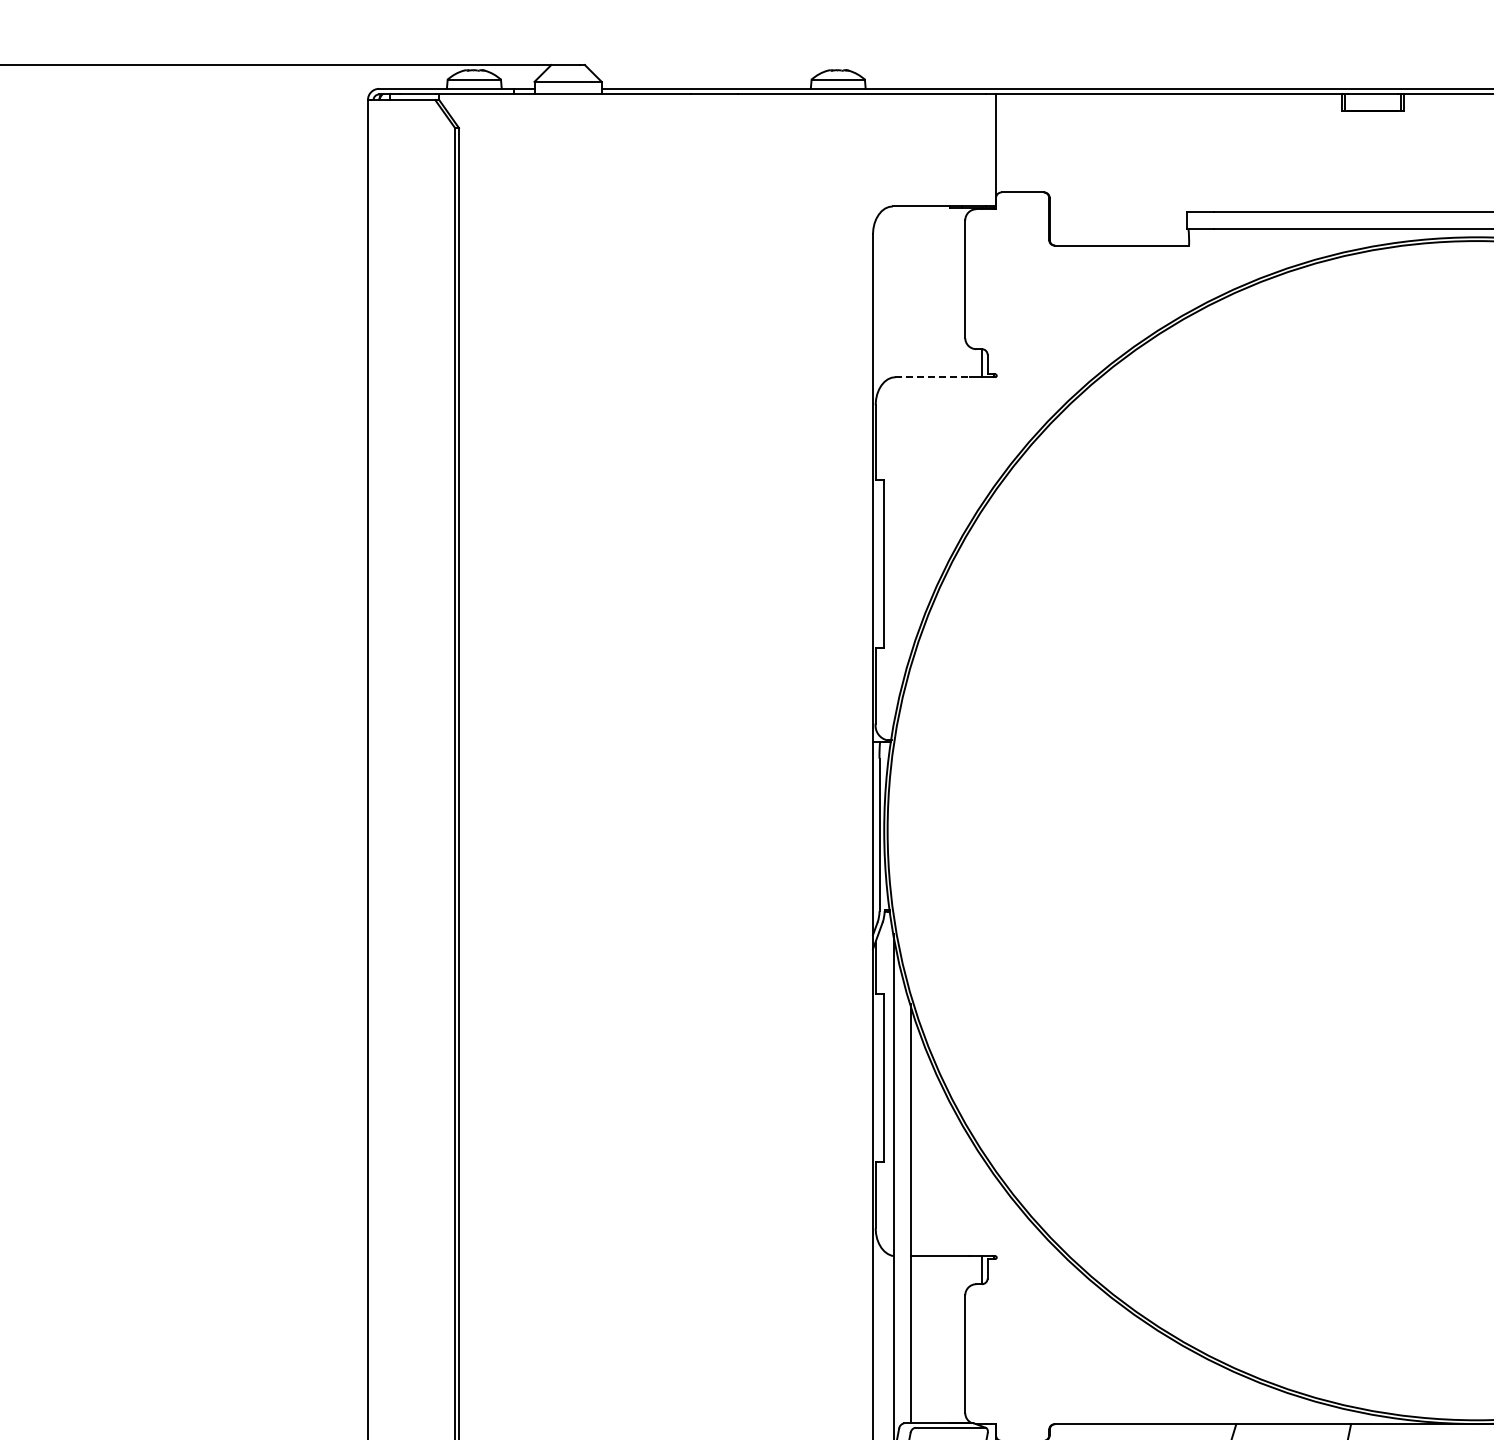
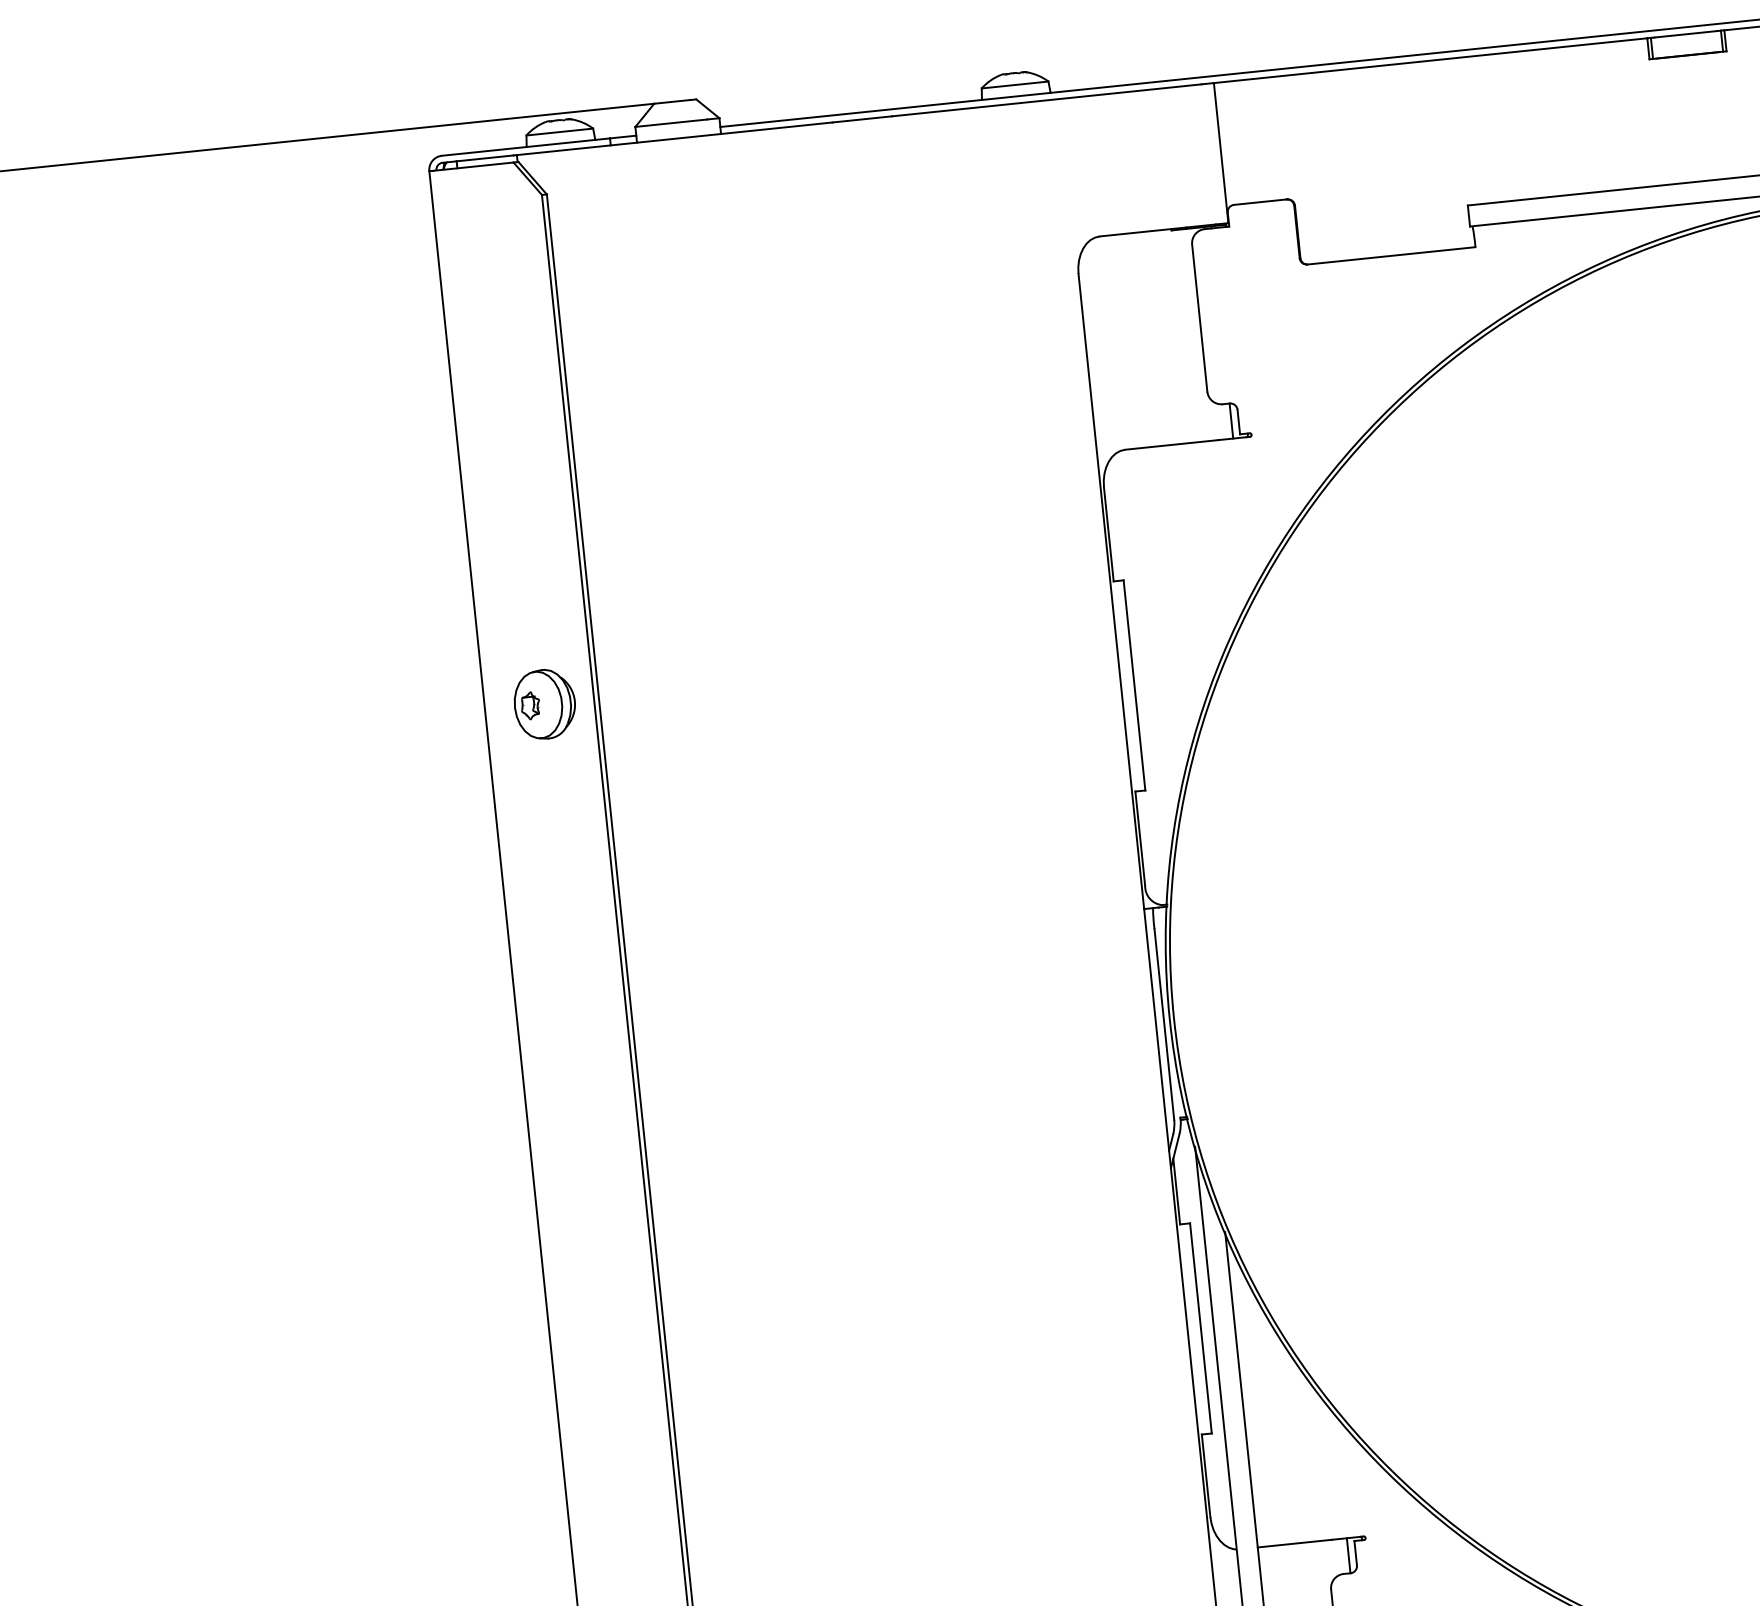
line: (933, 377) -> (1172, 445), dashed -> solid
part: (415, 530) -> (544, 703), added

